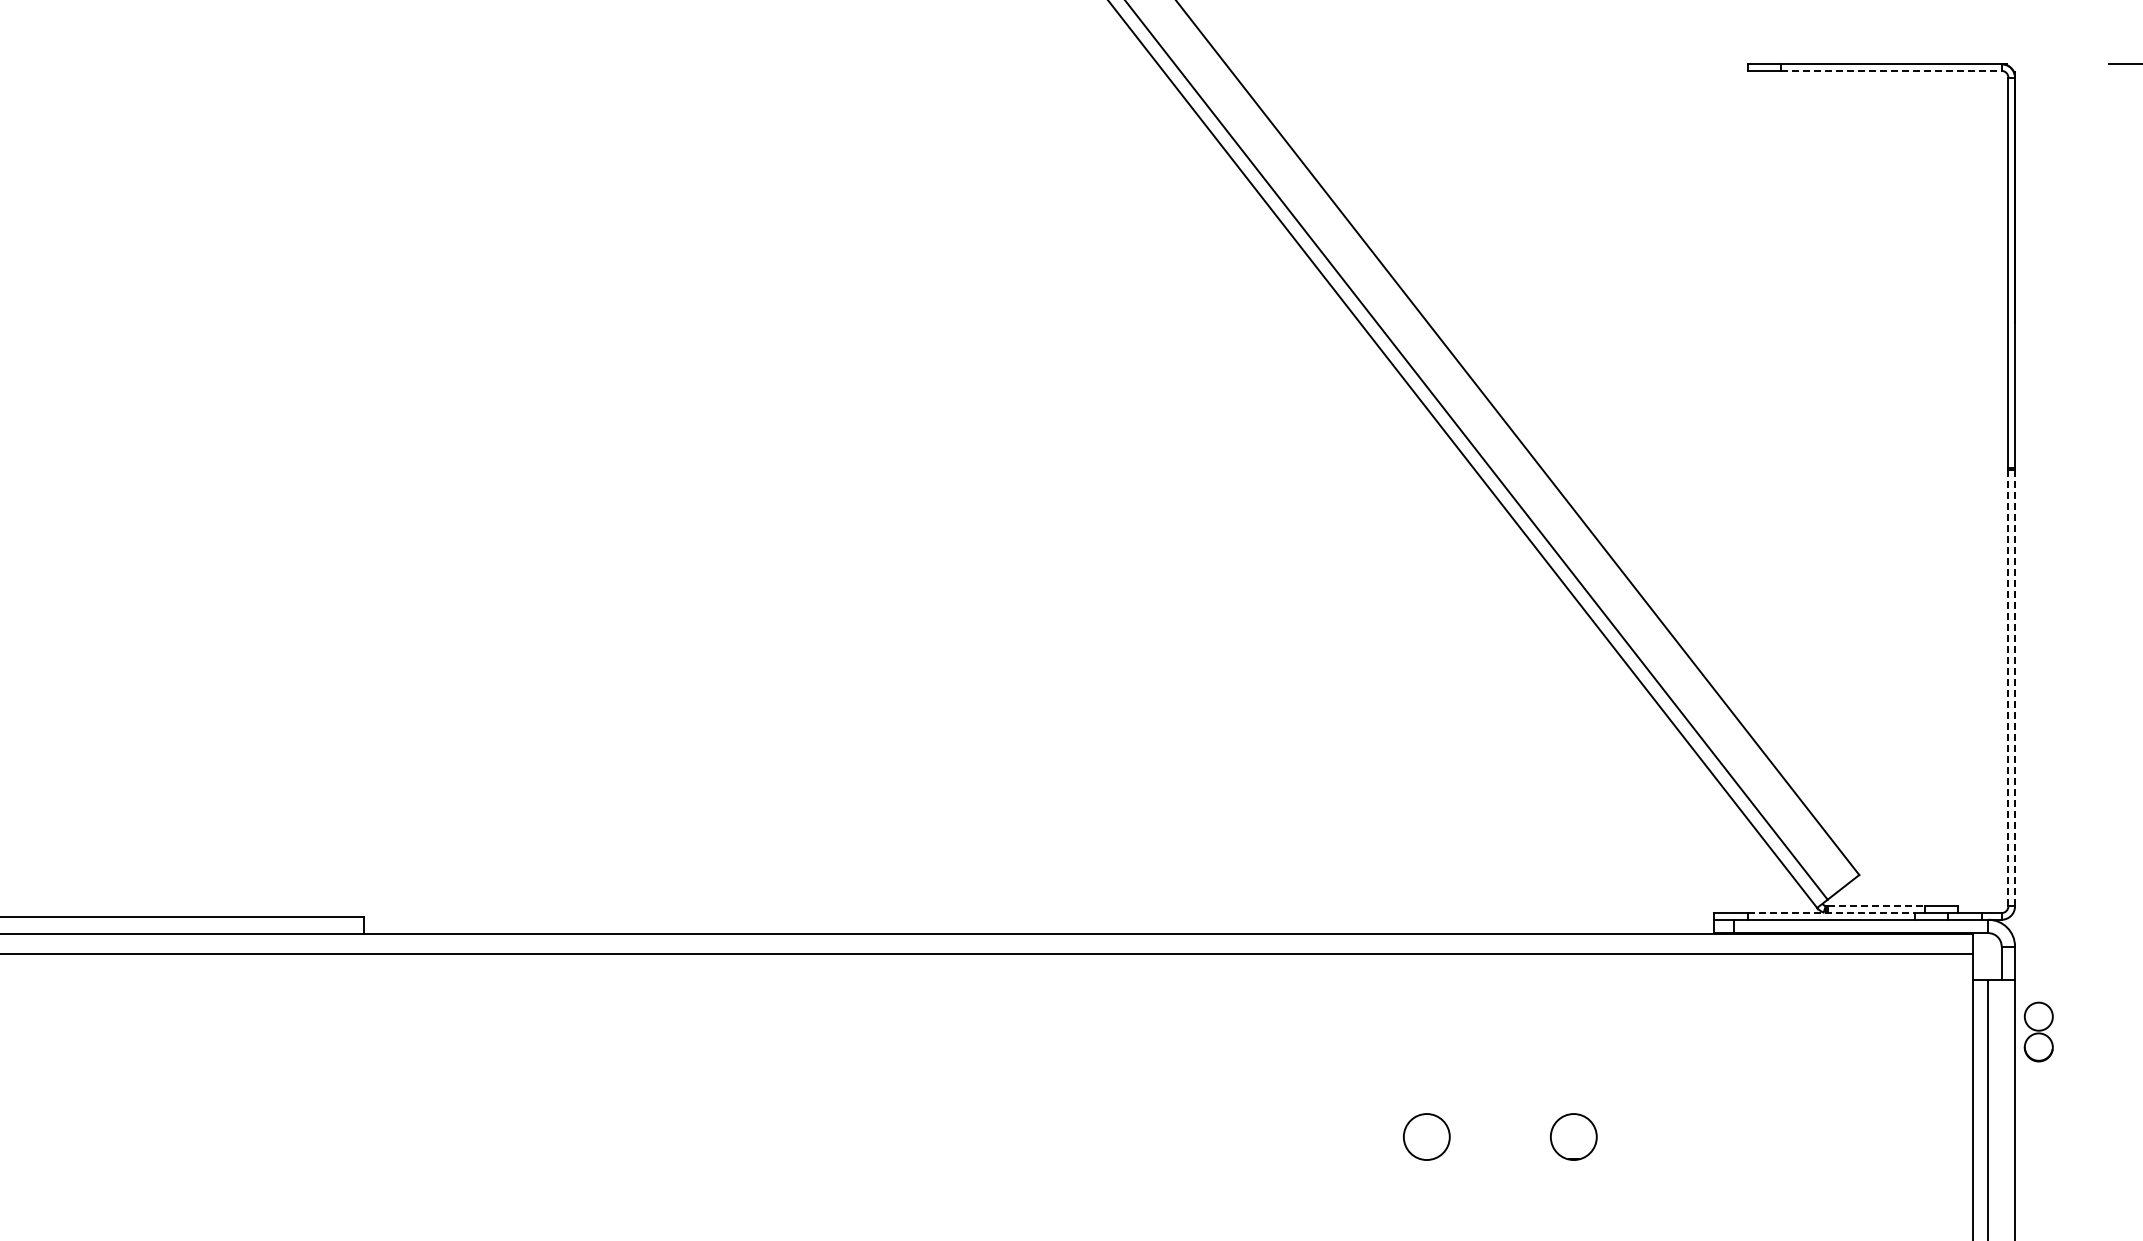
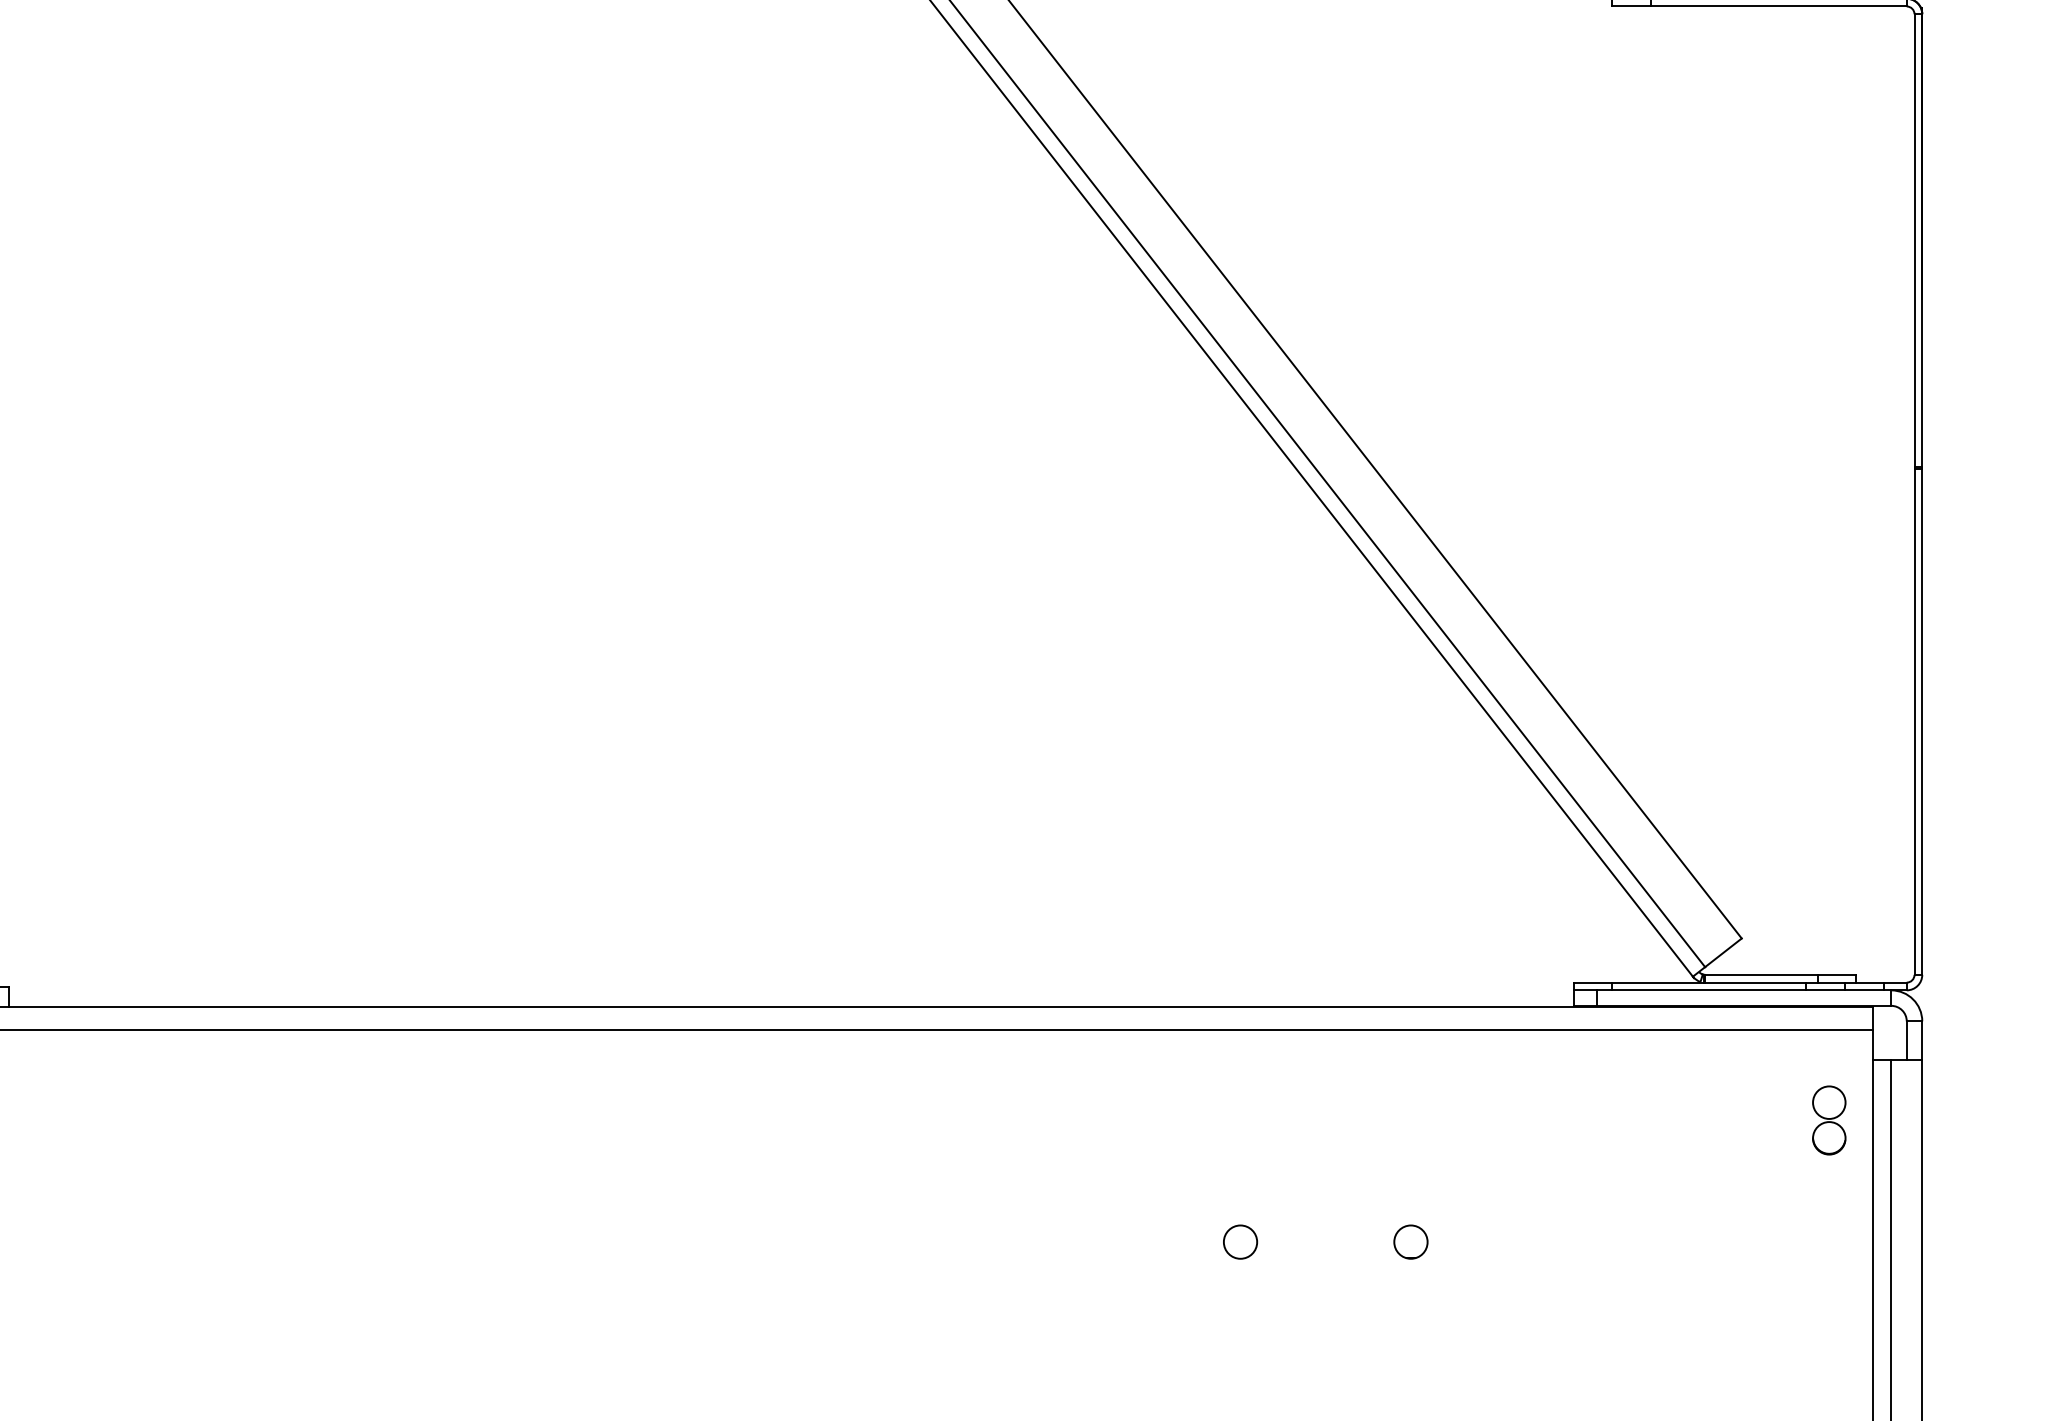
line: (1891, 70) -> (1779, 6), dashed -> solid
line: (2008, 688) -> (1914, 722), dashed -> solid
line: (2015, 688) -> (1922, 722), dashed -> solid
line: (1876, 906) -> (1761, 974), dashed -> solid
line: (1831, 913) -> (1709, 983), dashed -> solid
part: (2038, 1031) -> (1828, 1119), moved
circle: (1426, 1136) -> (1240, 1241), size x0.62
part: (1573, 1136) -> (1410, 1241), size x0.62

